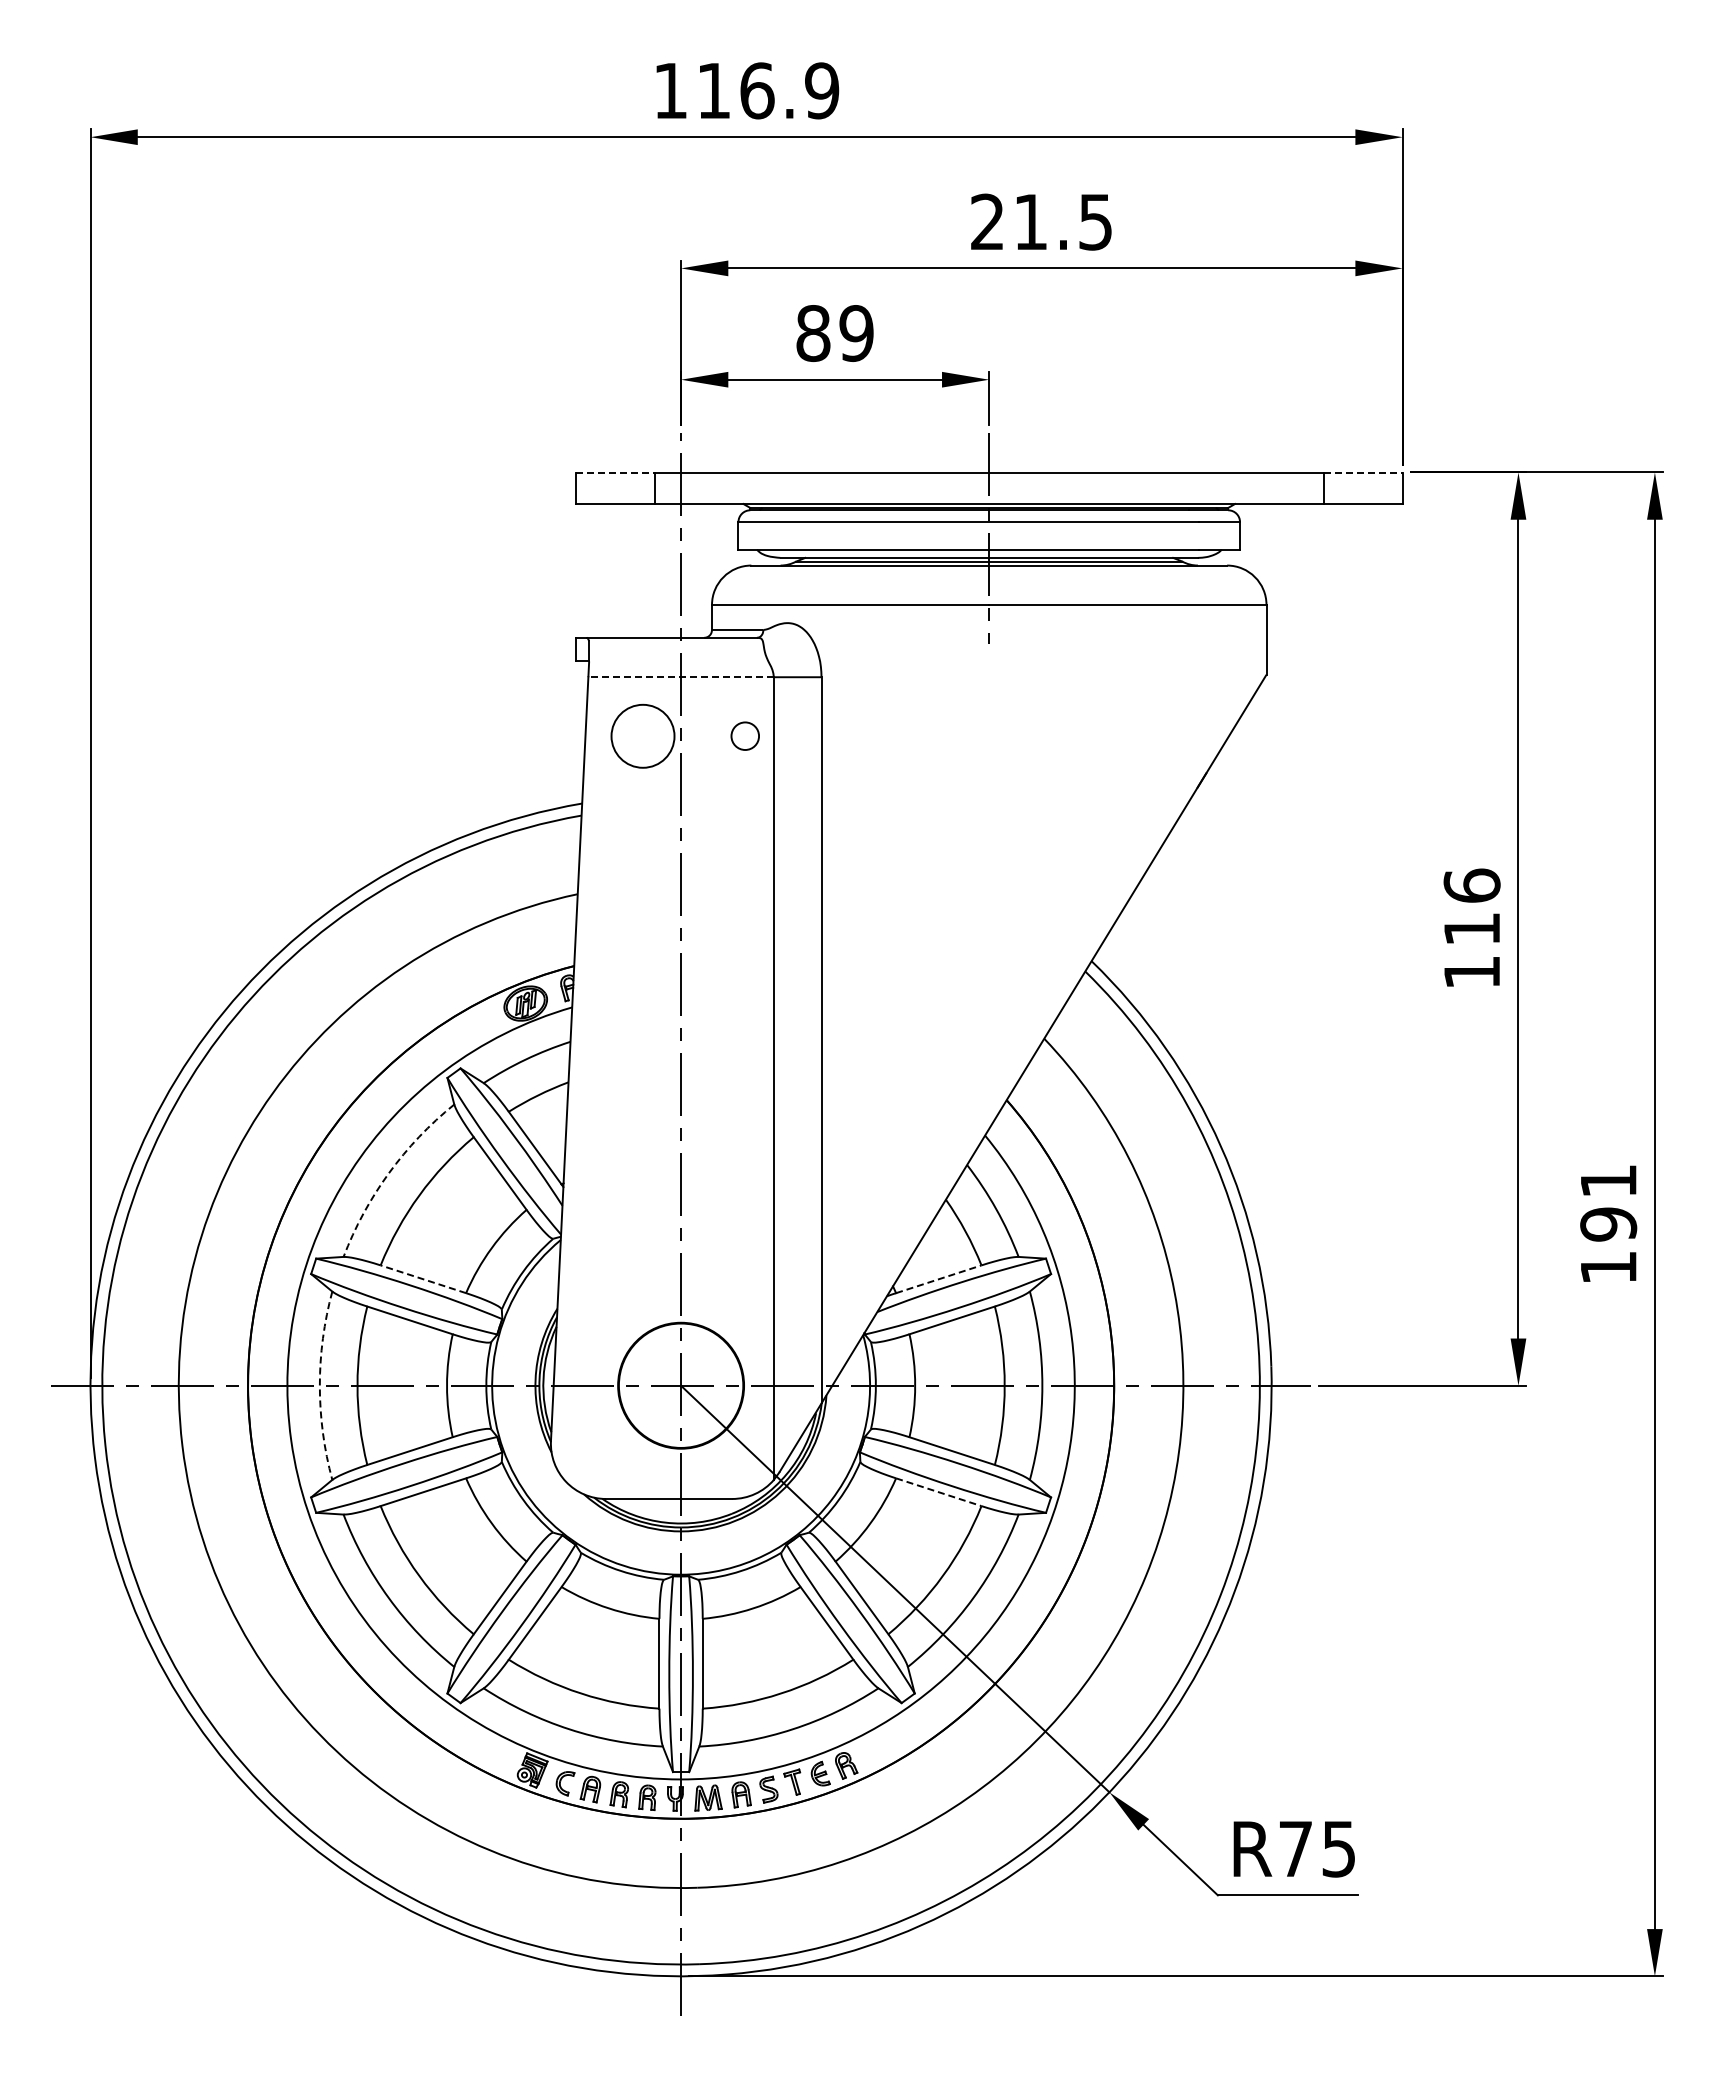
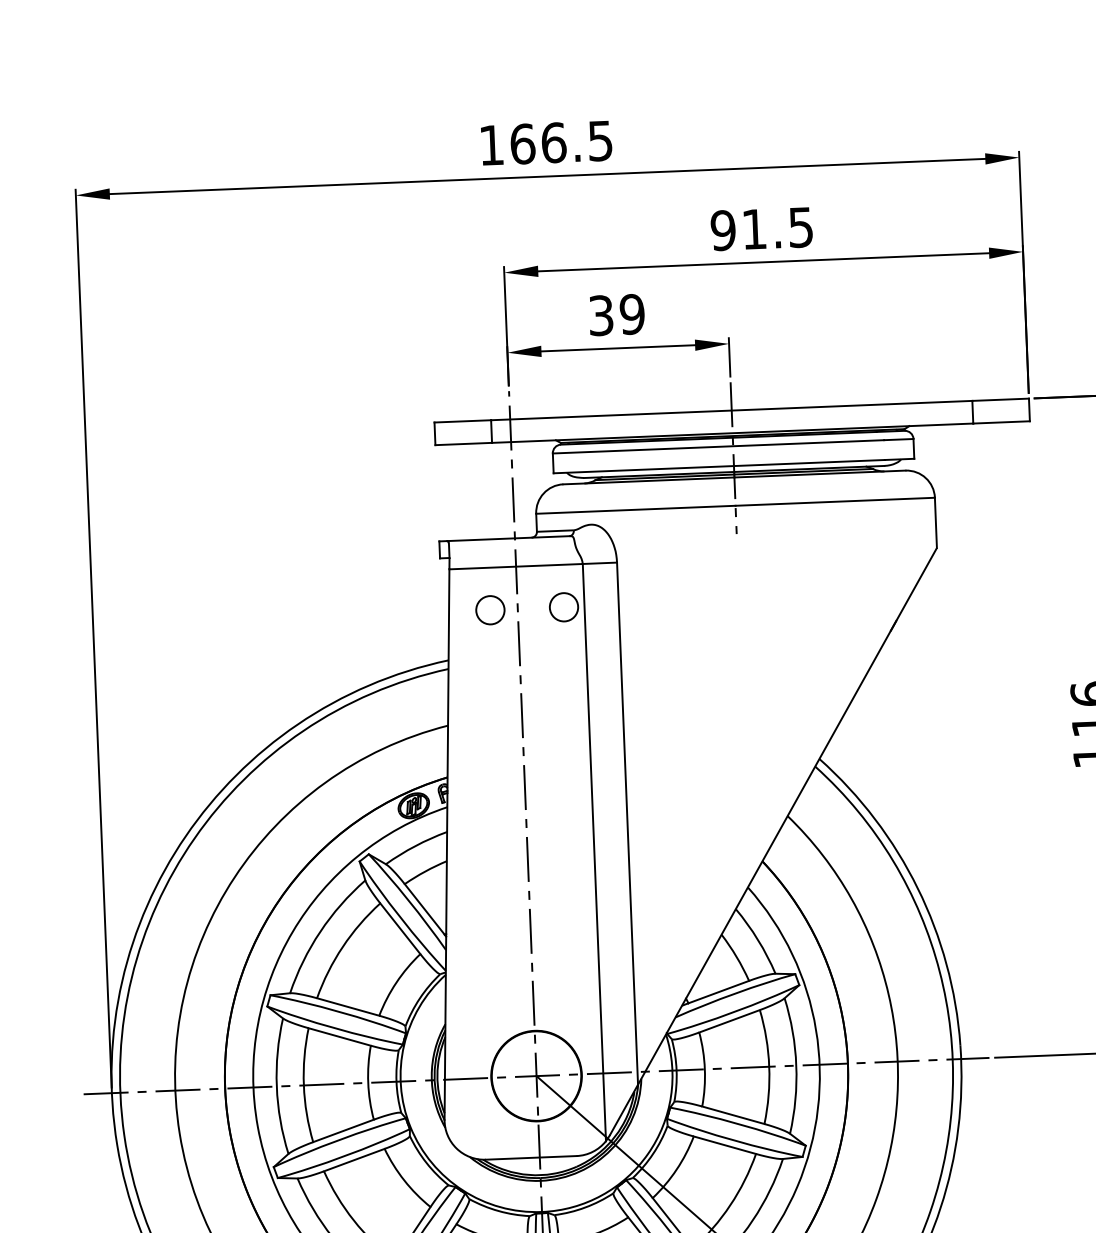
text: (768, 90) -> (561, 142), 116.9 -> 166.5
text: (987, 221) -> (723, 230), 21.5 -> 91.5
text: (813, 333) -> (601, 315), 89 -> 39
line: (615, 472) -> (463, 421), dashed -> solid
line: (1363, 472) -> (1000, 399), dashed -> solid
line: (681, 677) -> (516, 566), dashed -> solid
circle: (744, 735) -> (563, 606), size x1.43
circle: (642, 736) -> (490, 610), size x0.62
arc: (388, 1173) -> (320, 931), dashed -> solid
line: (423, 1279) -> (348, 1007), dashed -> solid
line: (938, 1279) -> (718, 992), dashed -> solid
arc: (319, 1385) -> (276, 1086), dashed -> solid
line: (938, 1492) -> (724, 1145), dashed -> solid

